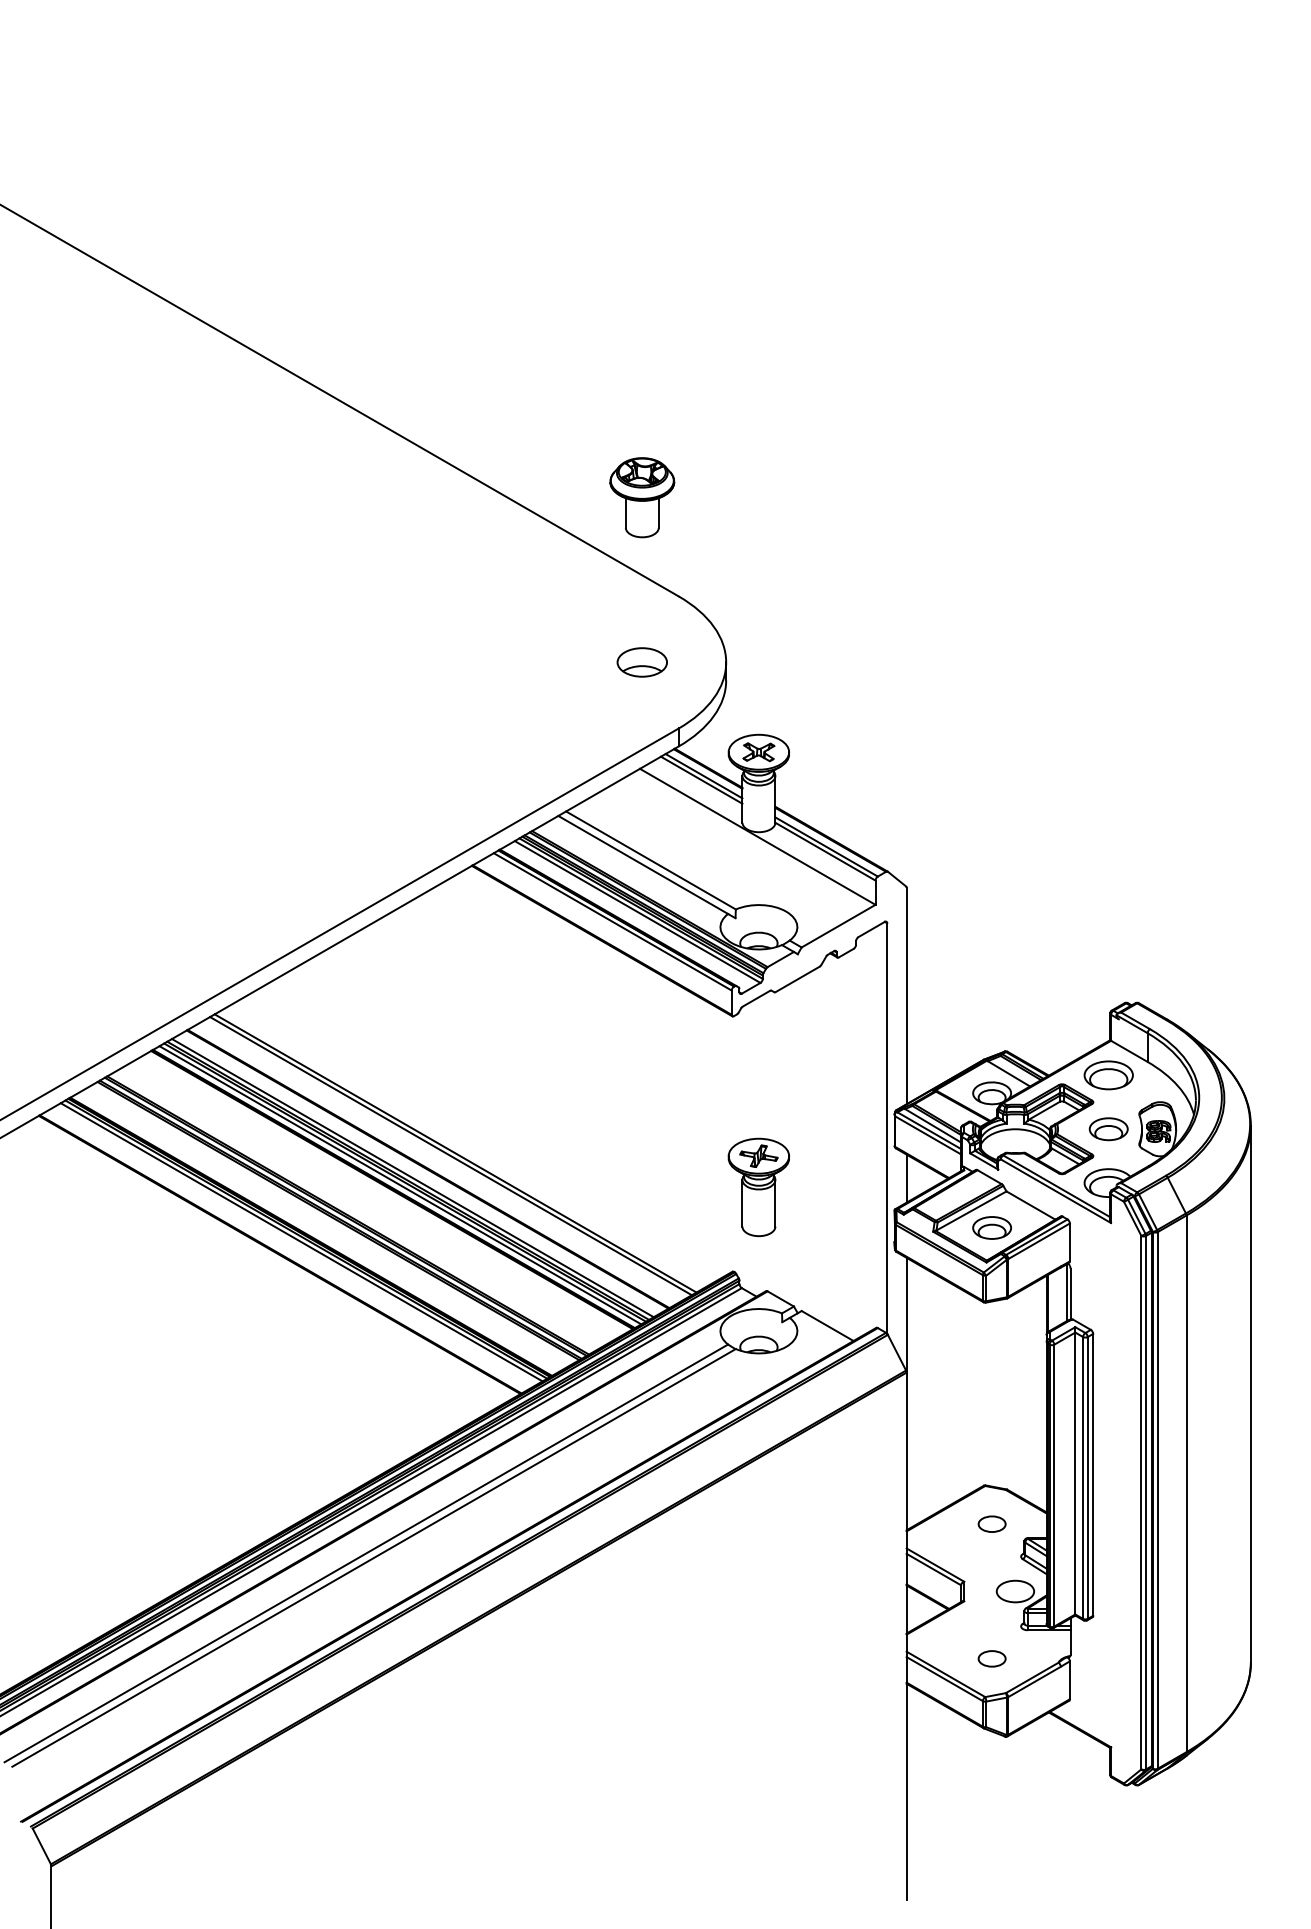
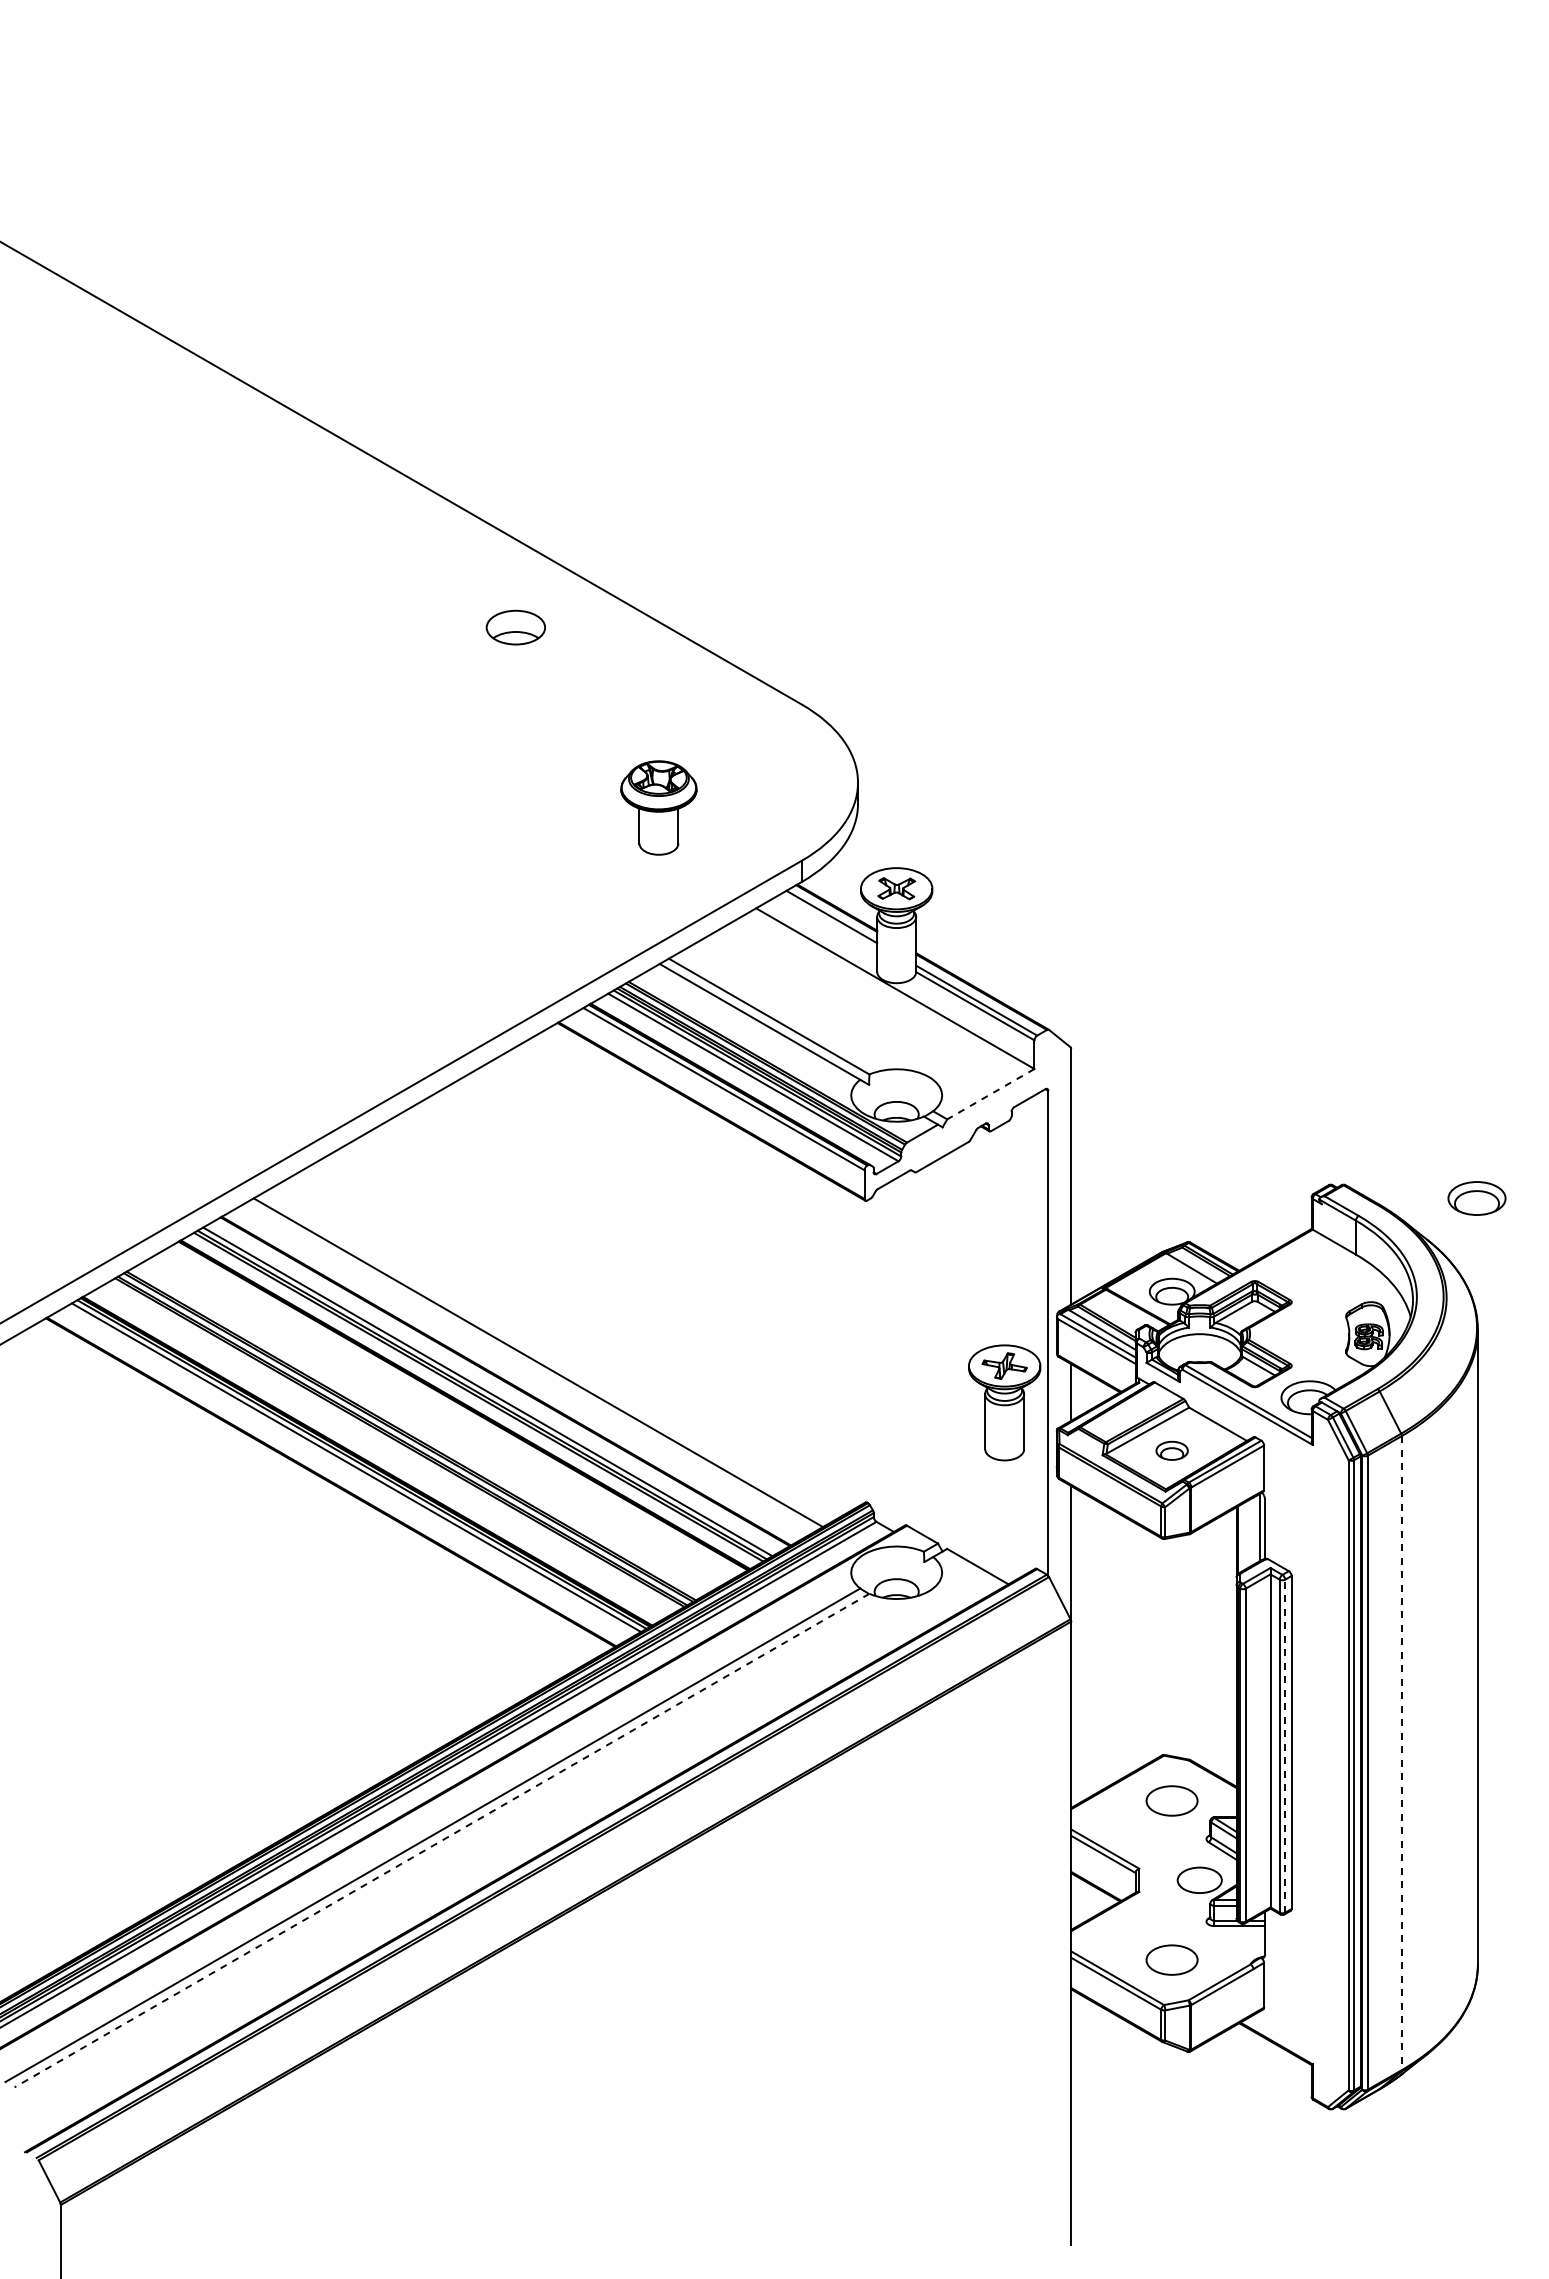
part: (641, 497) -> (658, 807), moved
part: (641, 662) -> (515, 627), moved
line: (701, 779) -> (828, 921), removed
line: (838, 926) -> (990, 1094), solid -> dashed
part: (1108, 1075) -> (1476, 1198), moved
part: (1108, 1128) -> (1309, 1333), removed
line: (450, 1155) -> (532, 1365), removed
line: (399, 1185) -> (472, 1400), removed
part: (758, 1187) -> (1004, 1402), moved
part: (991, 1227) -> (1171, 1450), size x0.7
line: (1088, 1478) -> (1285, 1746), solid -> dashed
line: (1186, 1484) -> (1401, 1753), solid -> dashed
part: (992, 1523) -> (1172, 1800), size x1.6
line: (374, 1557) -> (442, 1840), solid -> dashed
part: (992, 1658) -> (1172, 1959), size x1.6

